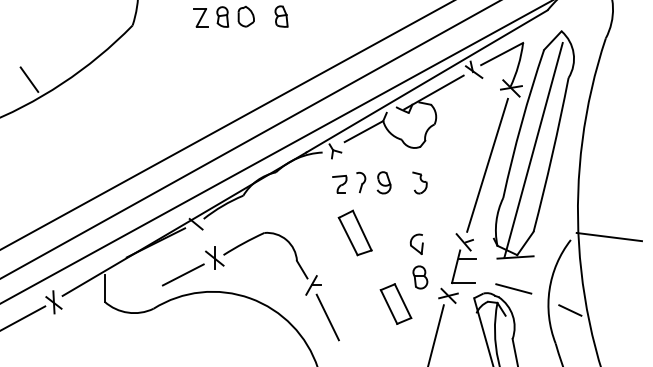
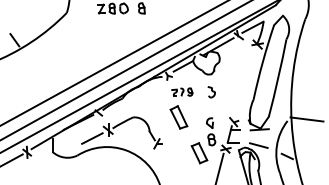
line: (532, 149) -> (268, 75), removed
line: (487, 163) -> (245, 82), removed
part: (362, 181) -> (182, 91), size x0.7
line: (326, 316) -> (164, 159), removed

